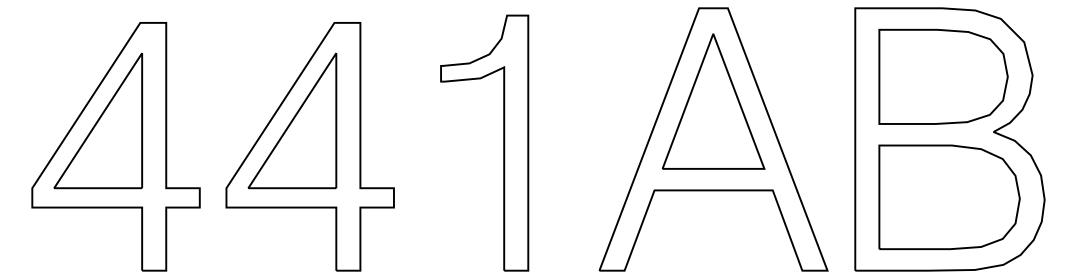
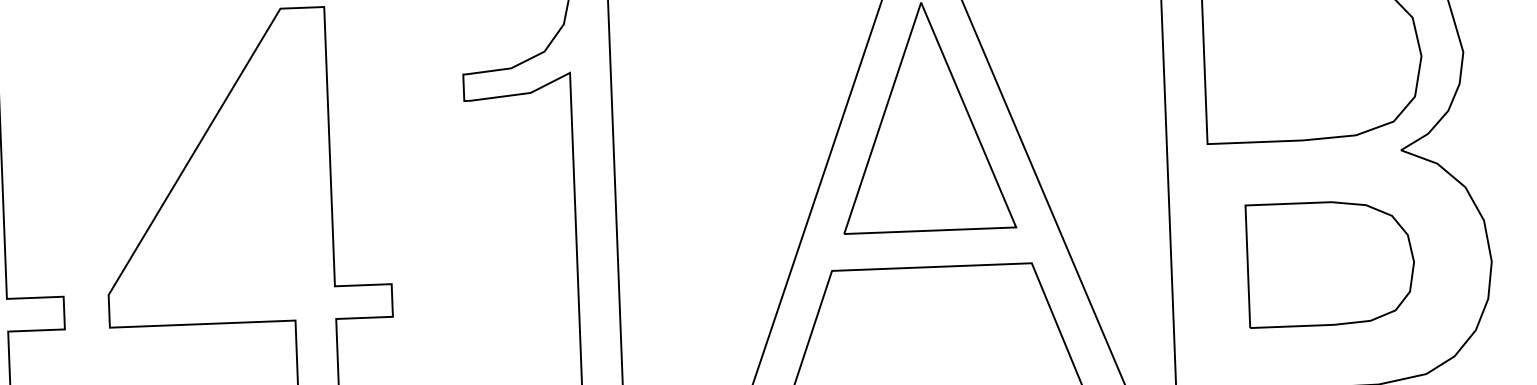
part: (292, 120) -> (215, 176), removed
part: (949, 197) -> (1330, 263), size x0.7

